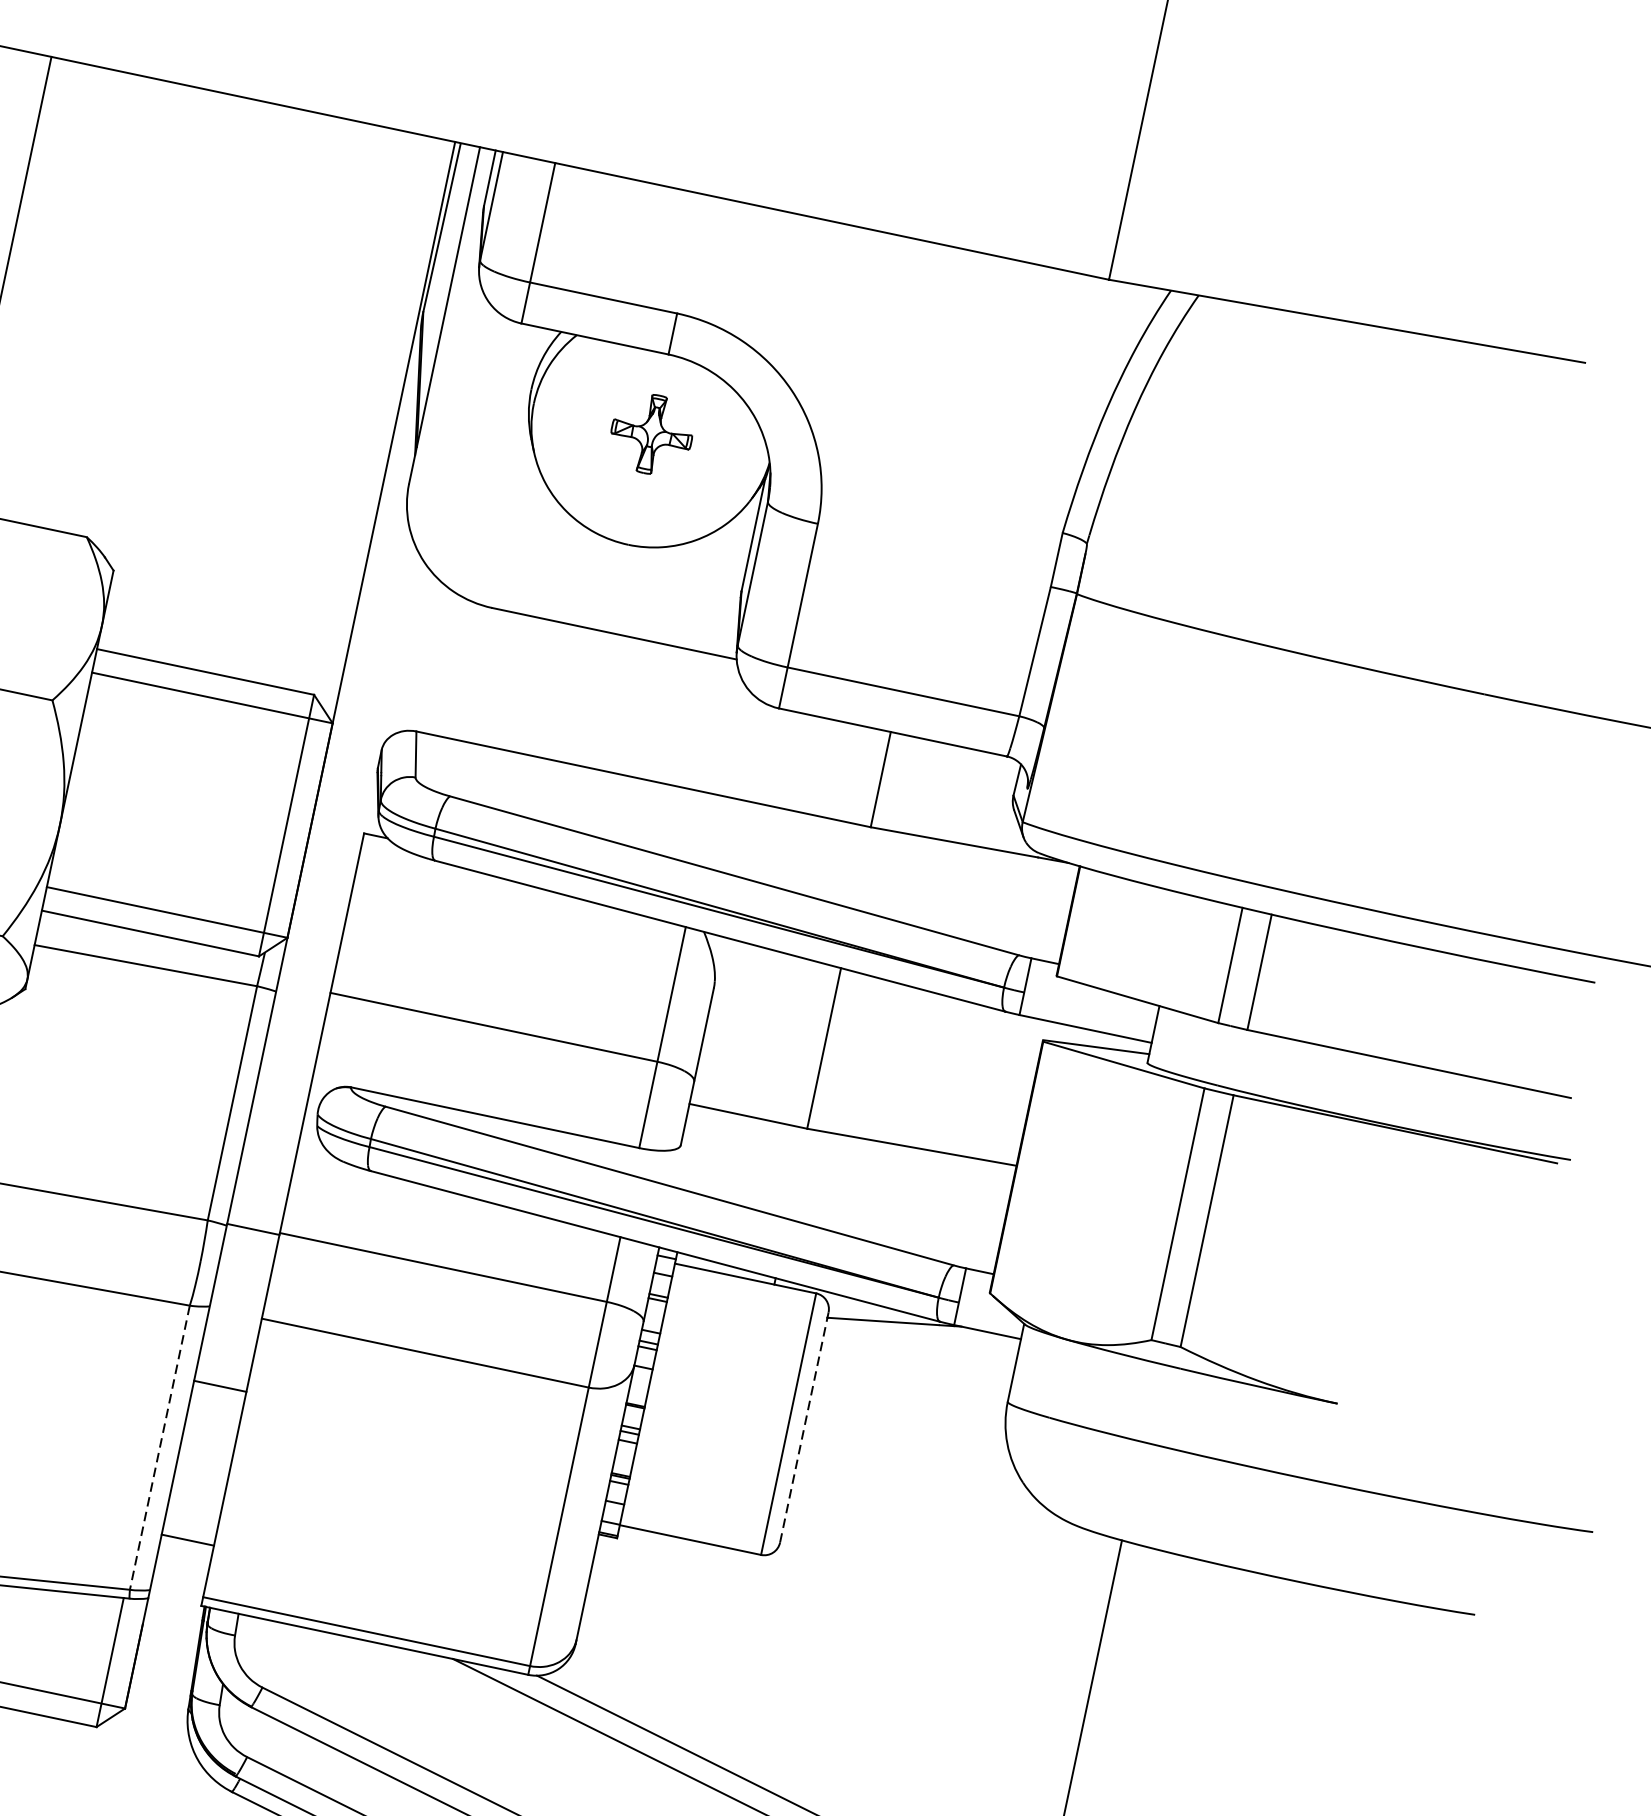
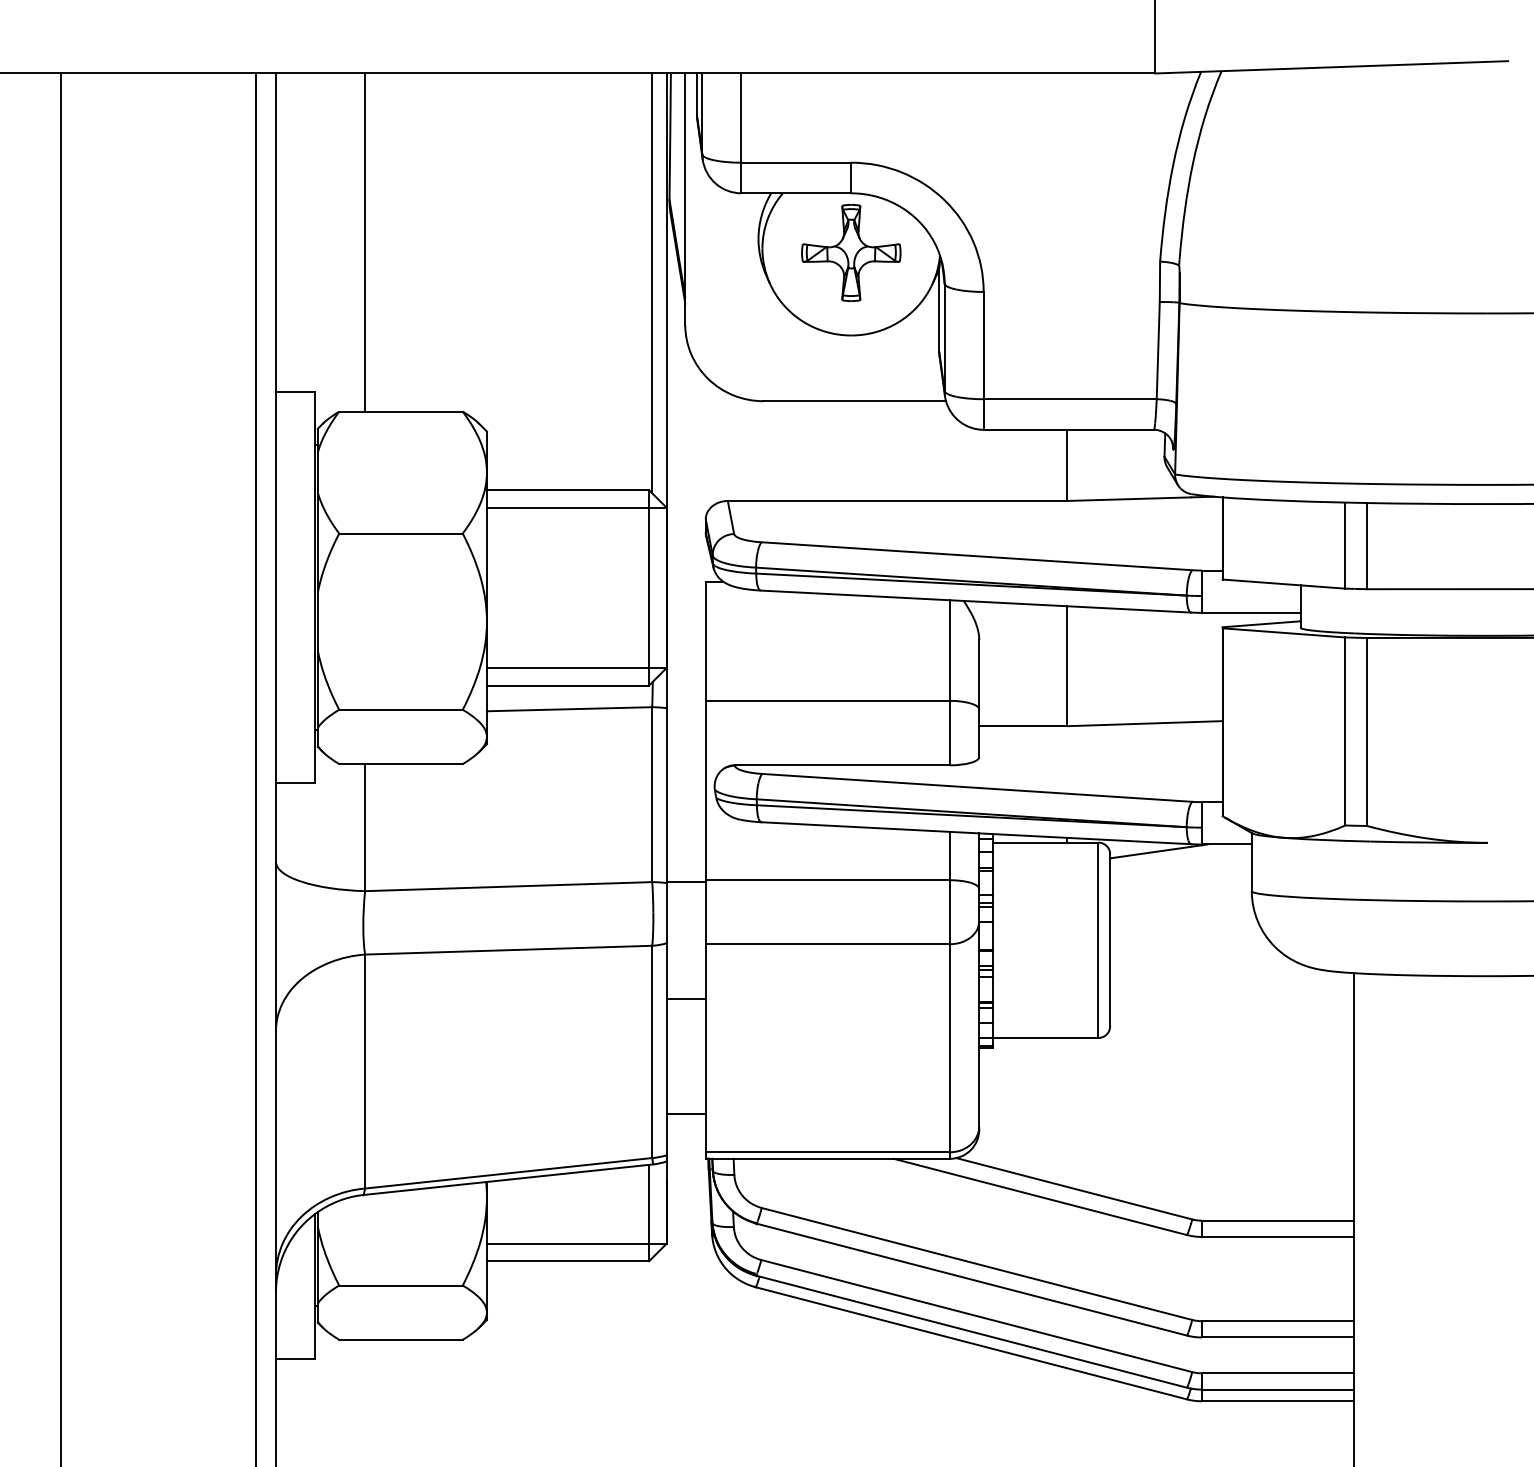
line: (376, 419) -> (652, 283), added
part: (652, 433) -> (851, 252), size x1.67
line: (804, 1427) -> (1110, 940), dashed -> solid
line: (160, 1448) -> (652, 1052), dashed -> solid

